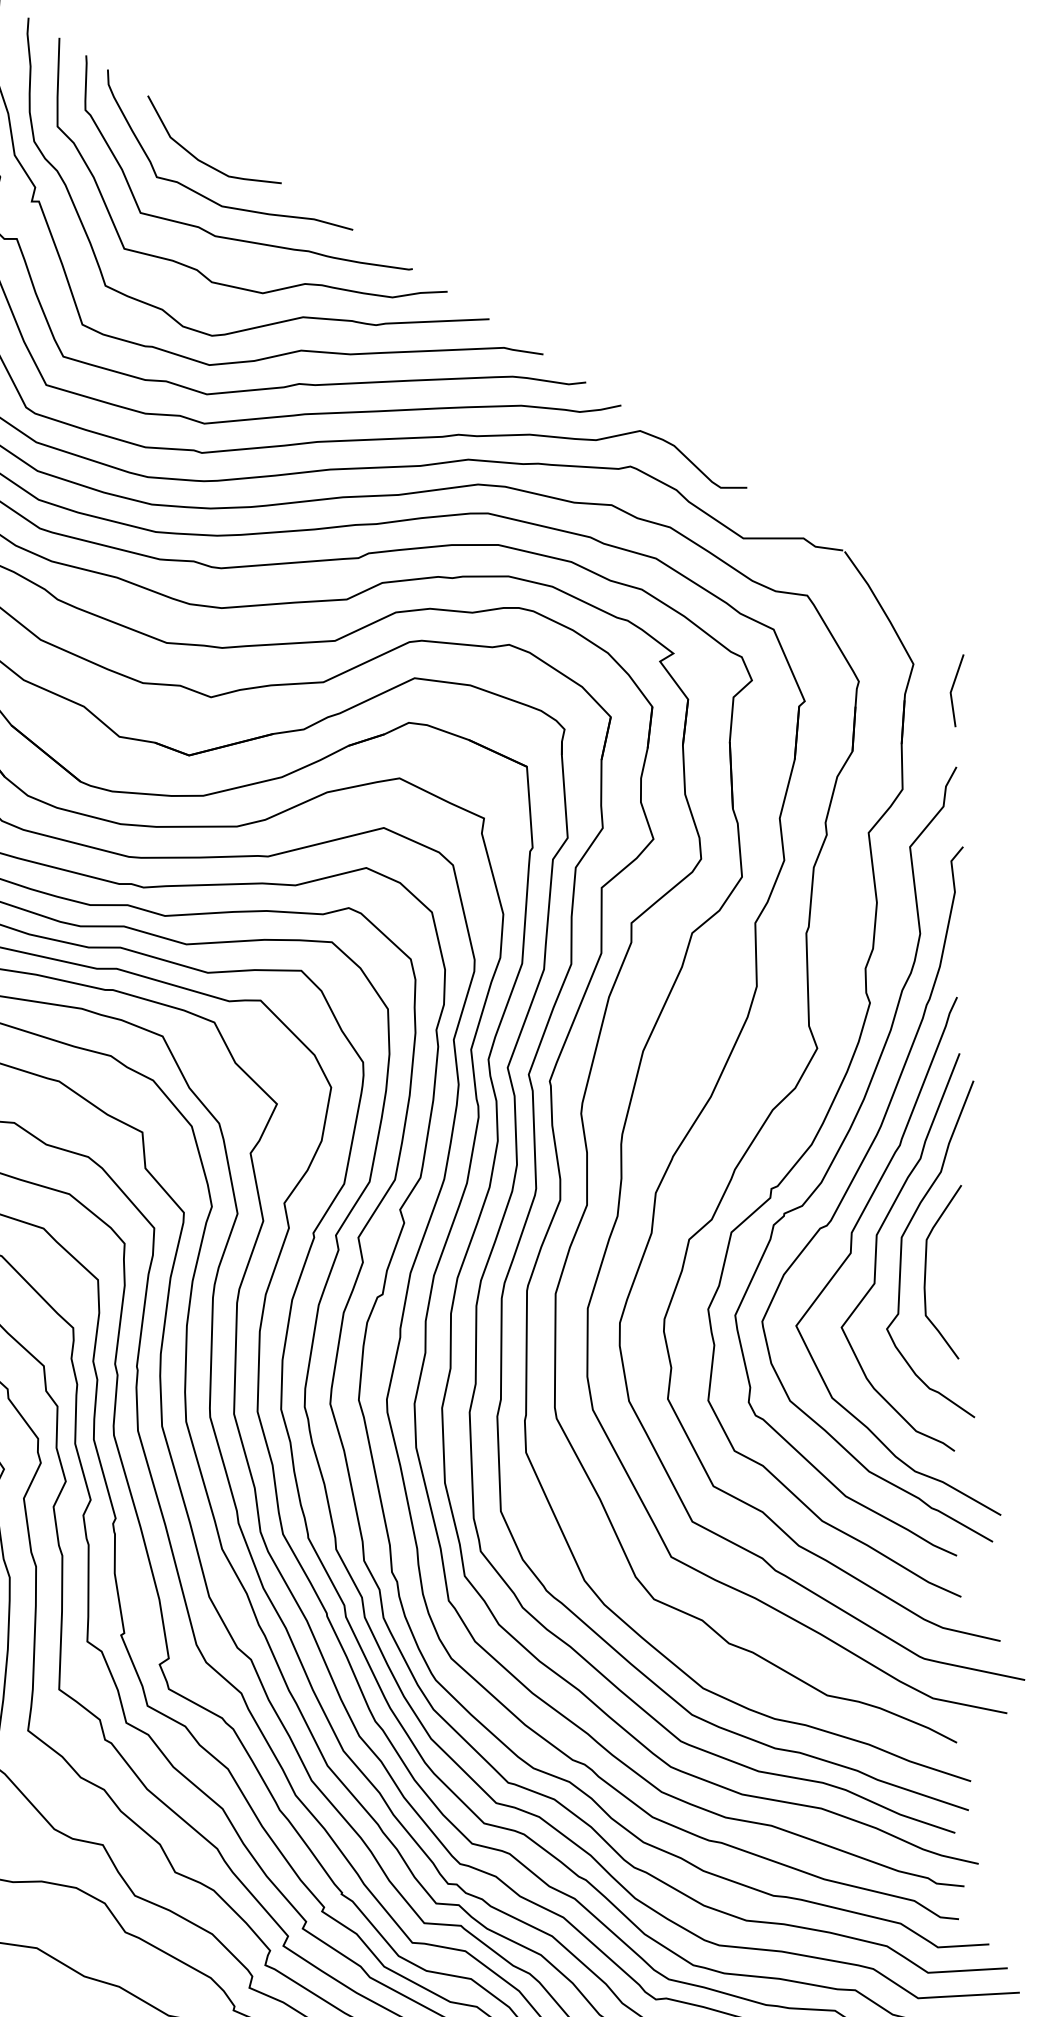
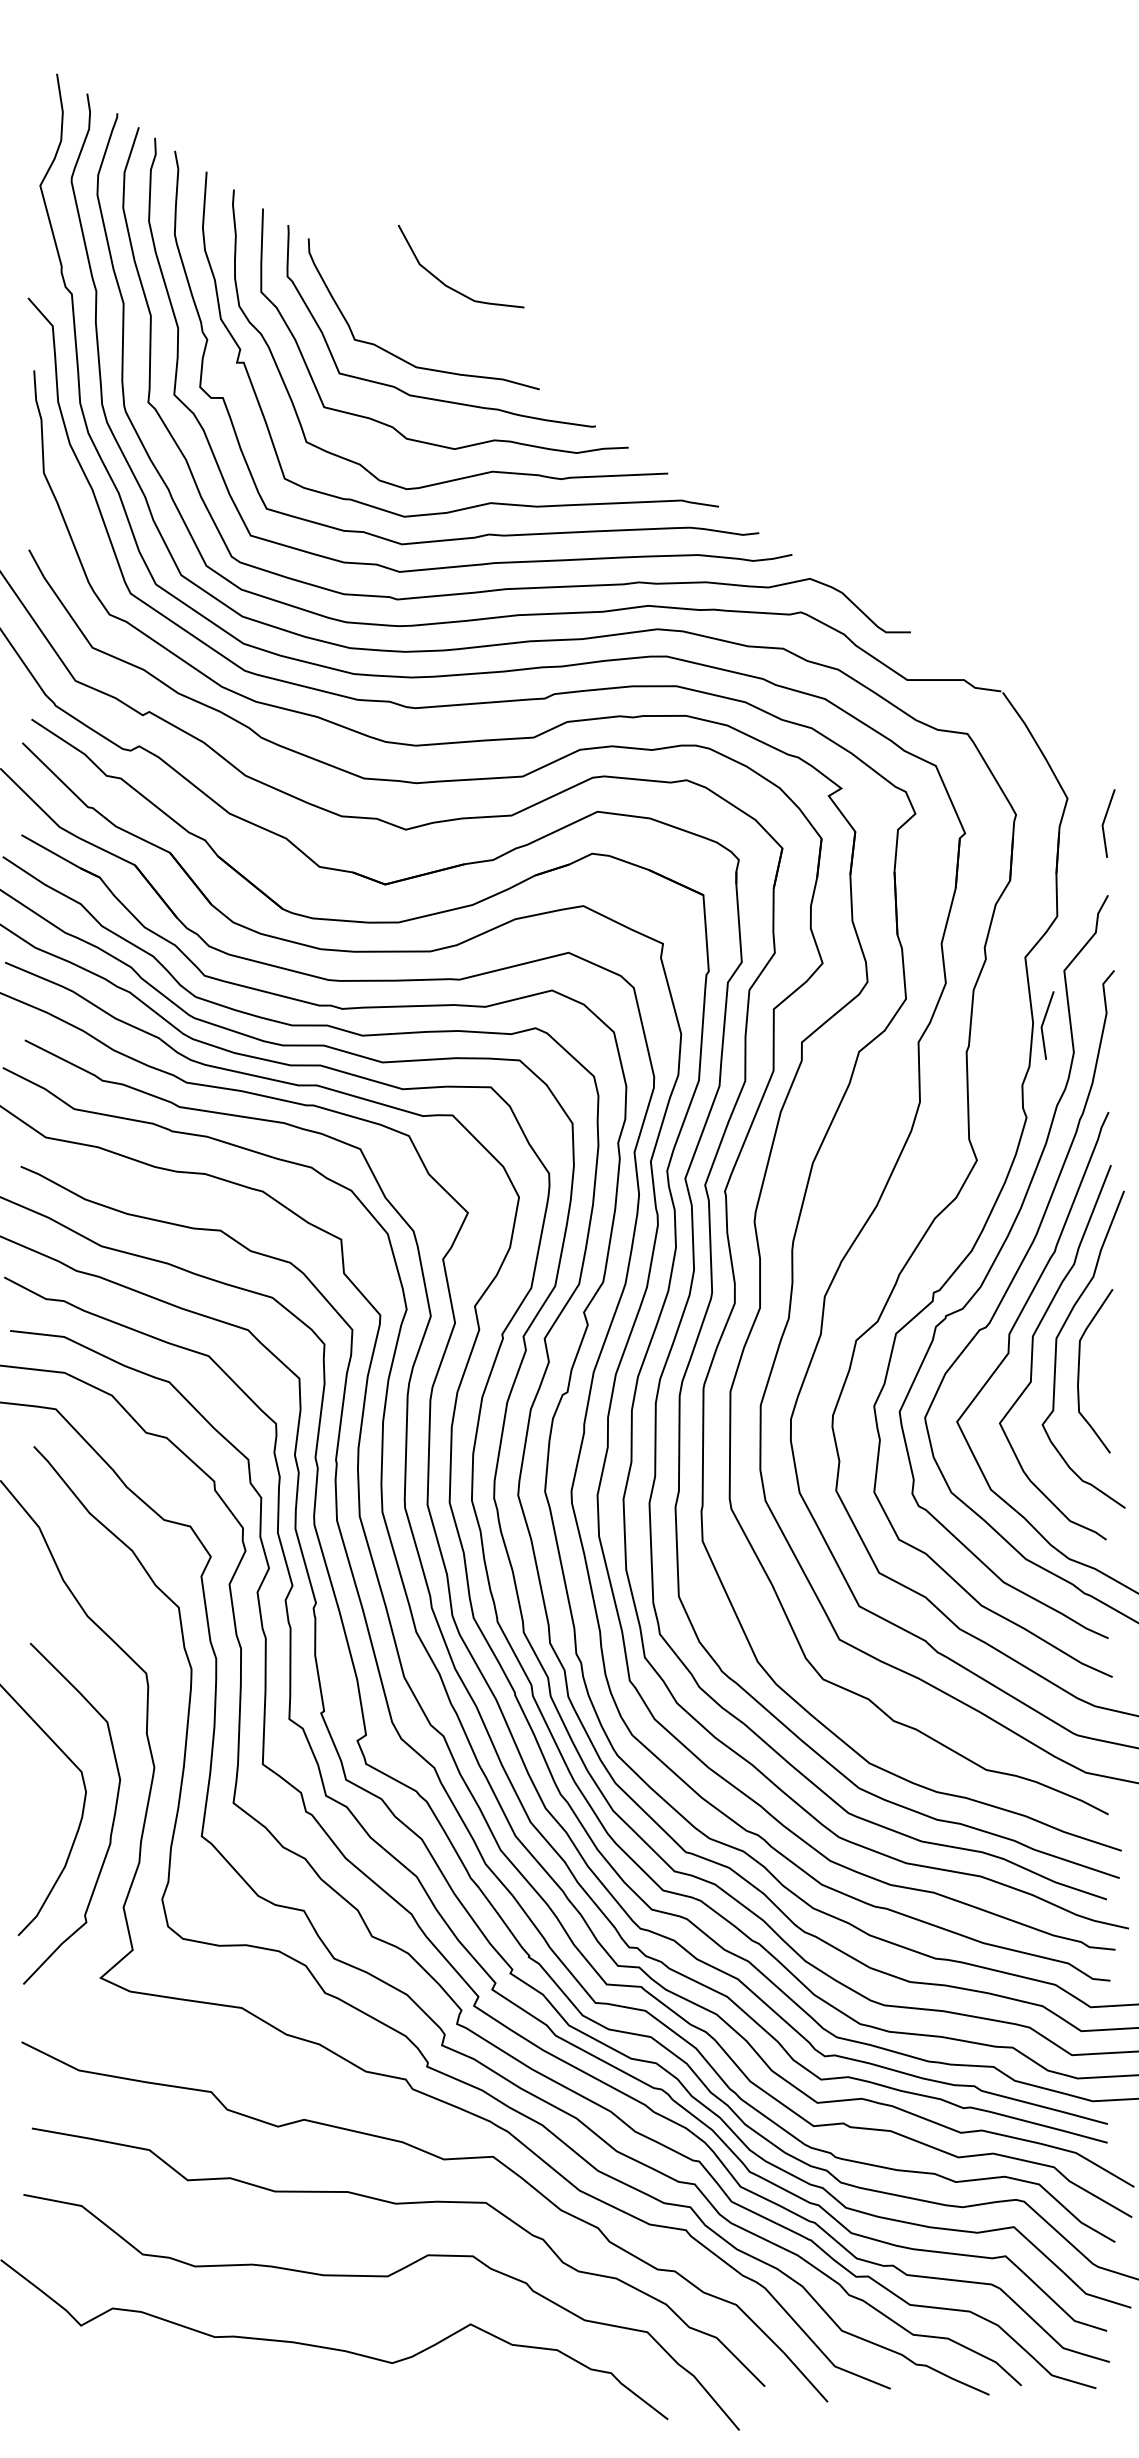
curve: (198, 158) -> (446, 284), moved
line: (887, 905) -> (1043, 1025), added

